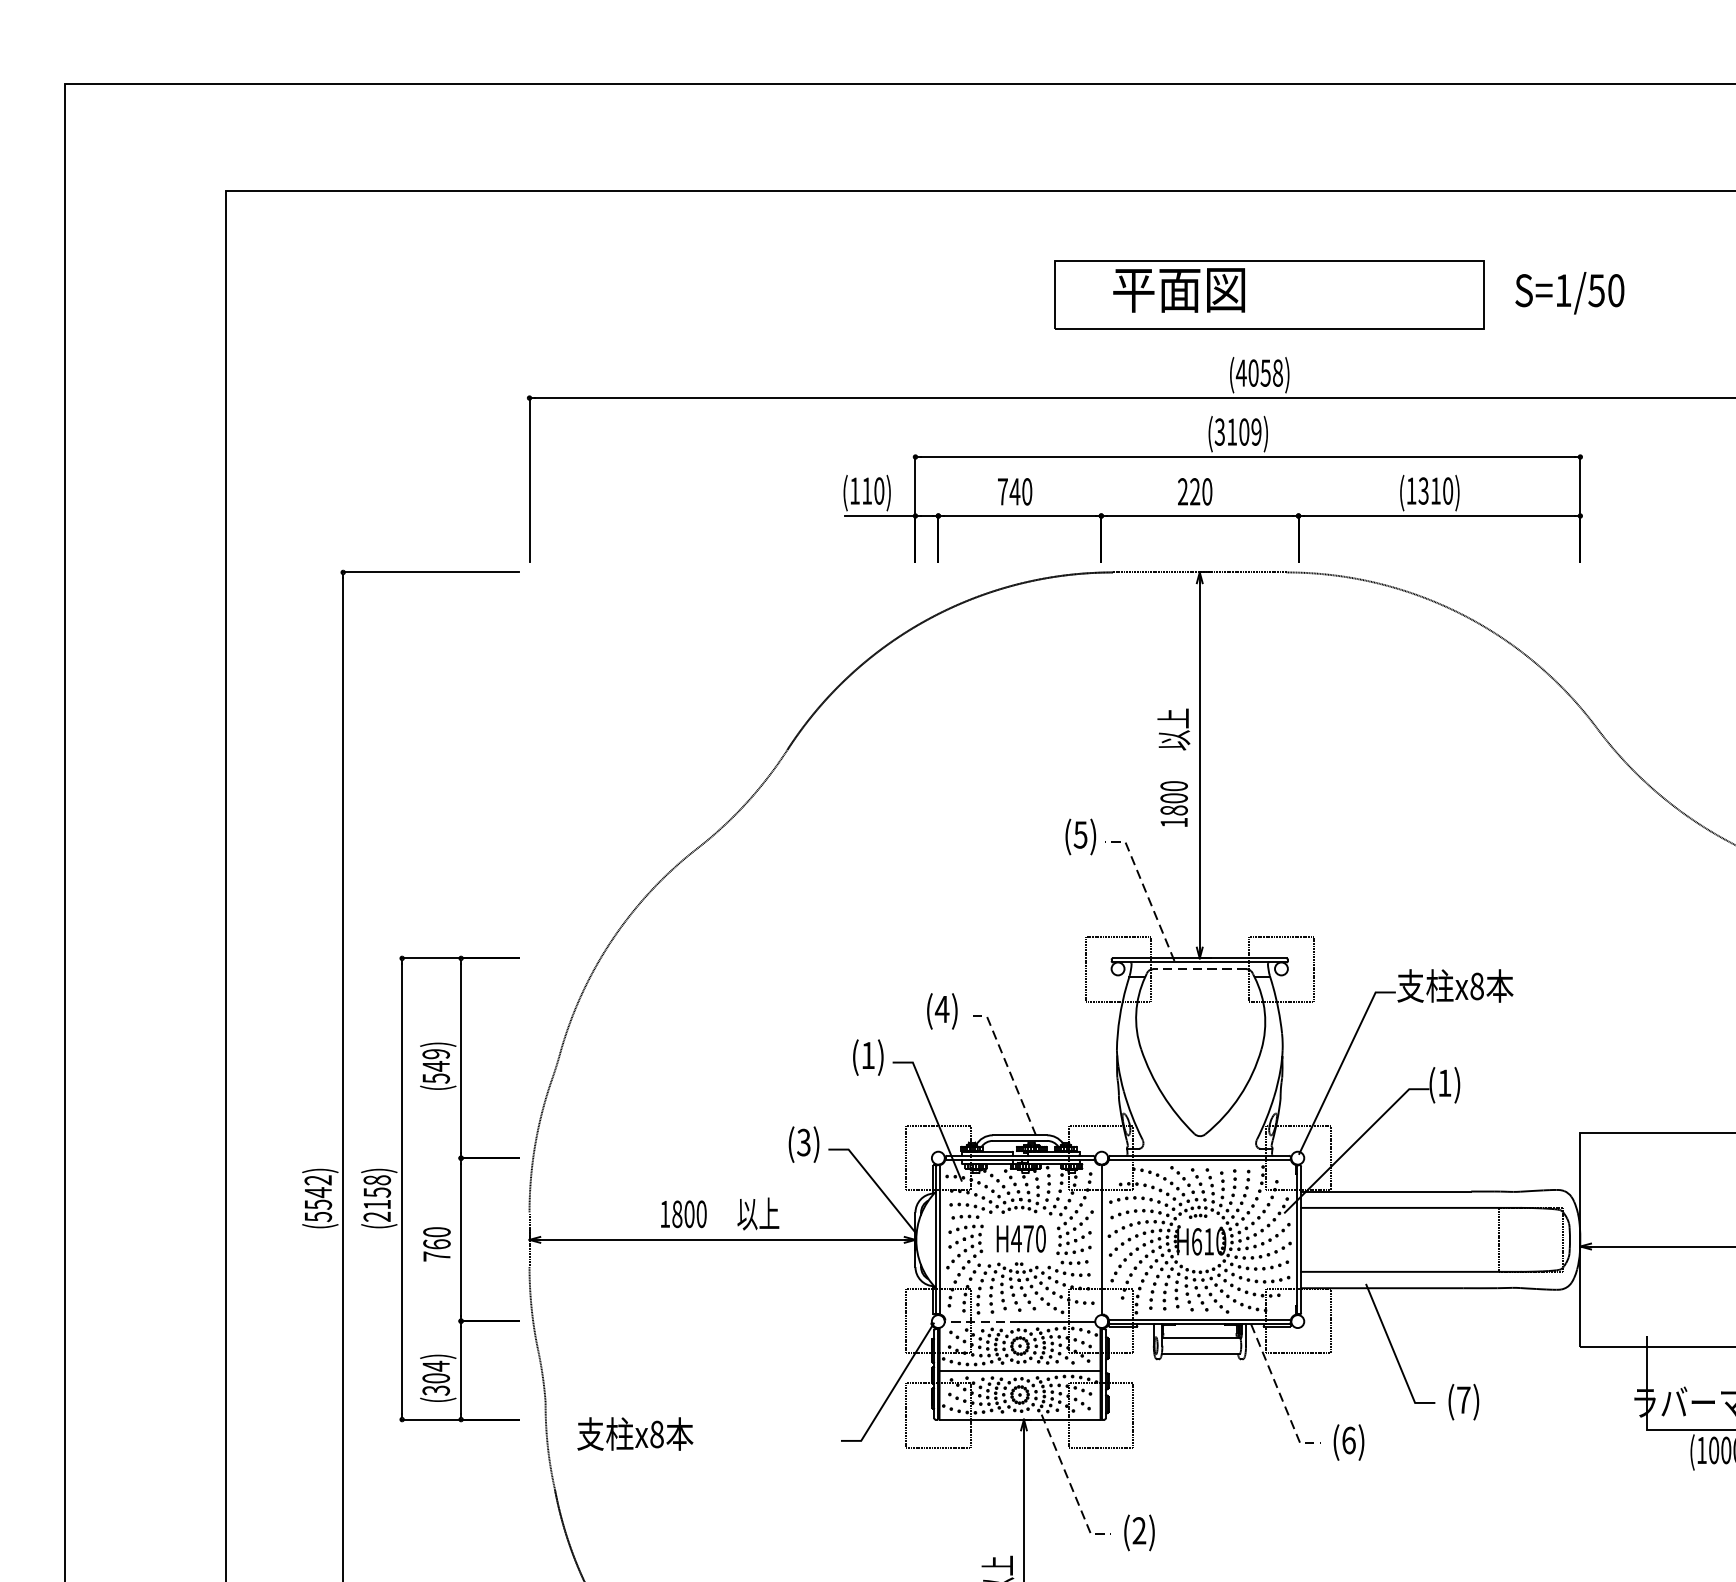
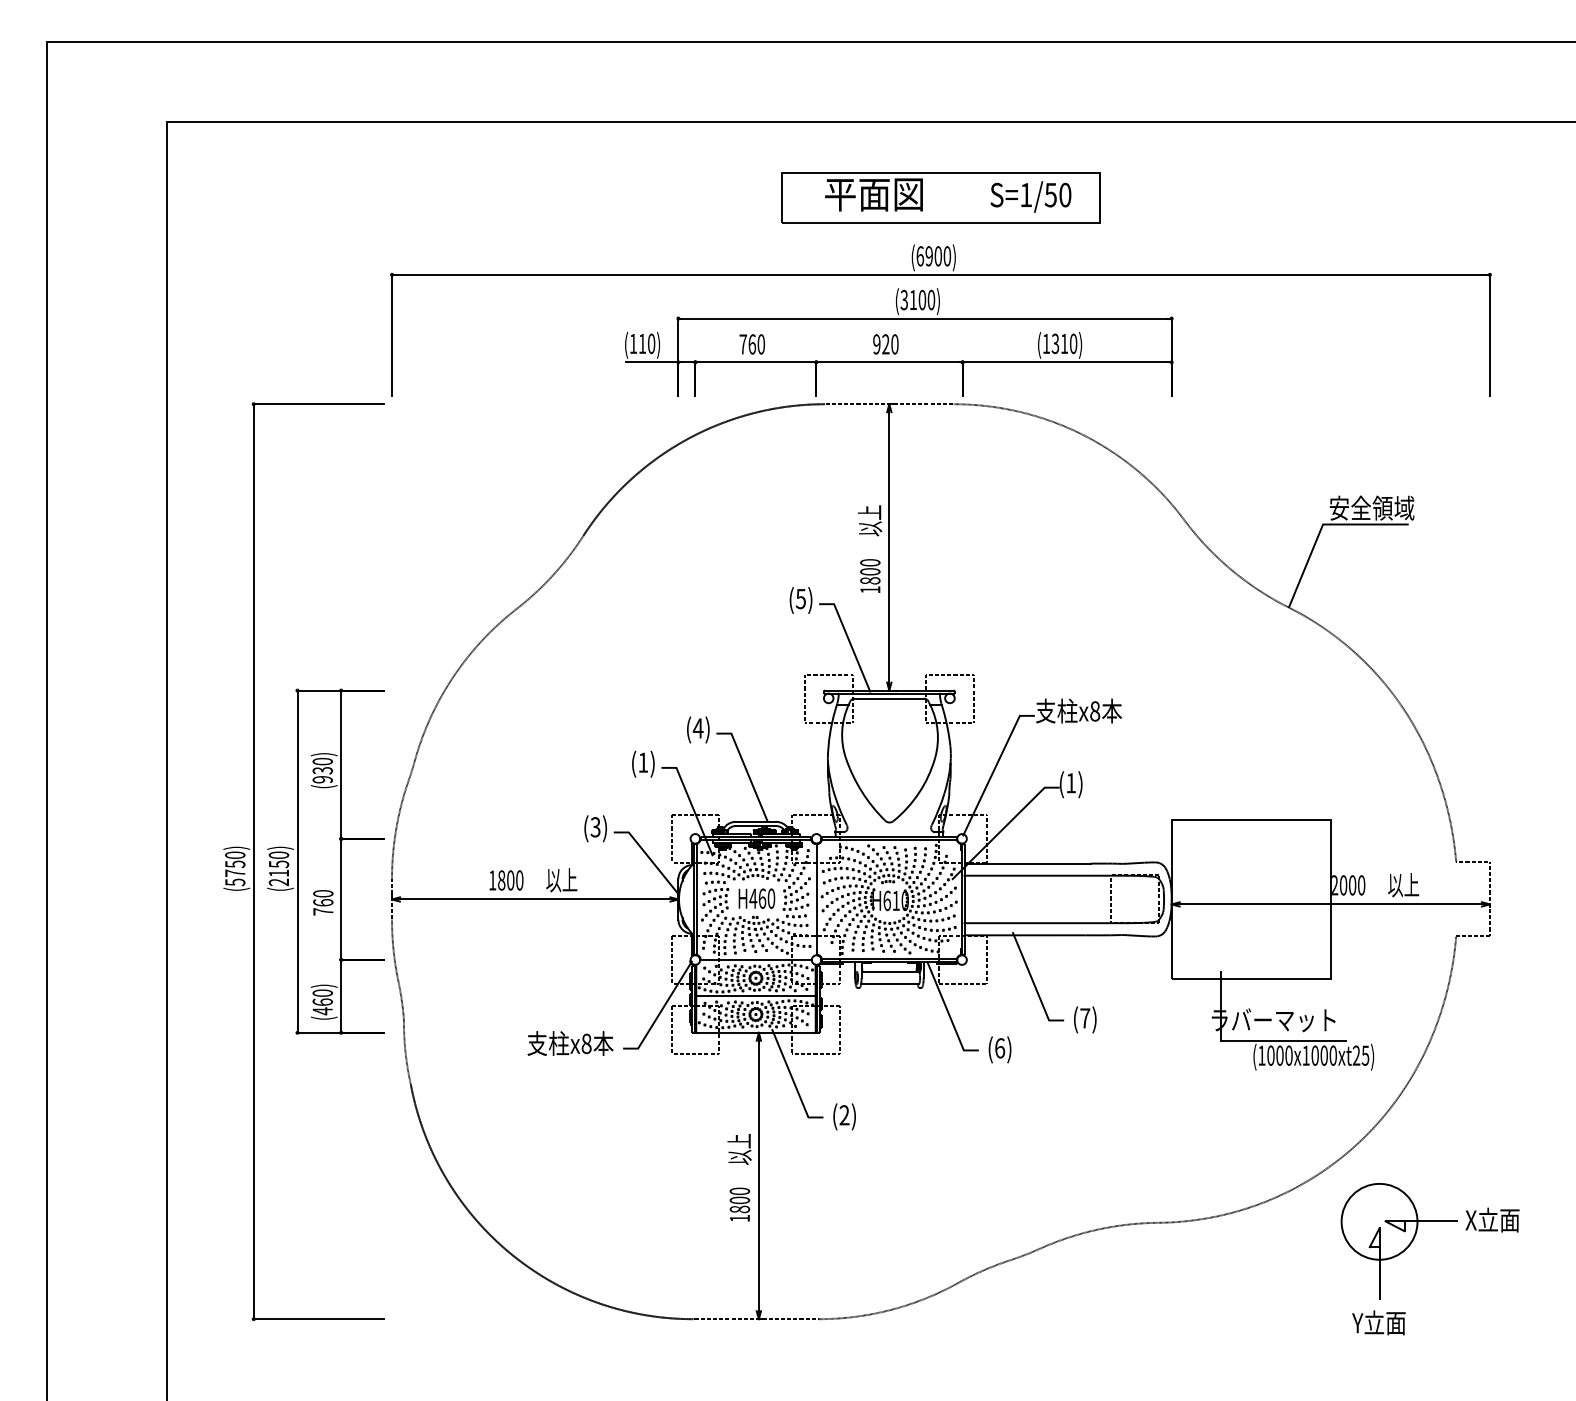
text: (1569, 292) -> (1030, 196), moved
text: (1259, 373) -> (933, 256), (4058) -> (6900)
text: (1256, 432) -> (931, 300), (3109) -> (3100)
text: (1015, 491) -> (752, 344), 740 -> 760
text: (1182, 491) -> (876, 344), 220 -> 920
line: (1144, 890) -> (848, 640), dashed -> solid
line: (1199, 969) -> (889, 698), dashed -> solid
line: (1007, 1064) -> (746, 769), dashed -> solid
text: (435, 1066) -> (322, 770), (549) -> (930)
text: (376, 1179) -> (278, 854), (2158) -> (2150)
text: (318, 1192) -> (235, 864), (5542) -> (5750)
text: (1028, 1238) -> (762, 898), H470 -> H460
line: (983, 1322) -> (728, 960), dashed -> solid
text: (435, 1378) -> (322, 1002), (304) -> (460)
line: (1280, 1394) -> (949, 1014), dashed -> solid
text: (635, 1434) -> (570, 1043), moved
line: (1070, 1485) -> (793, 1081), dashed -> solid

